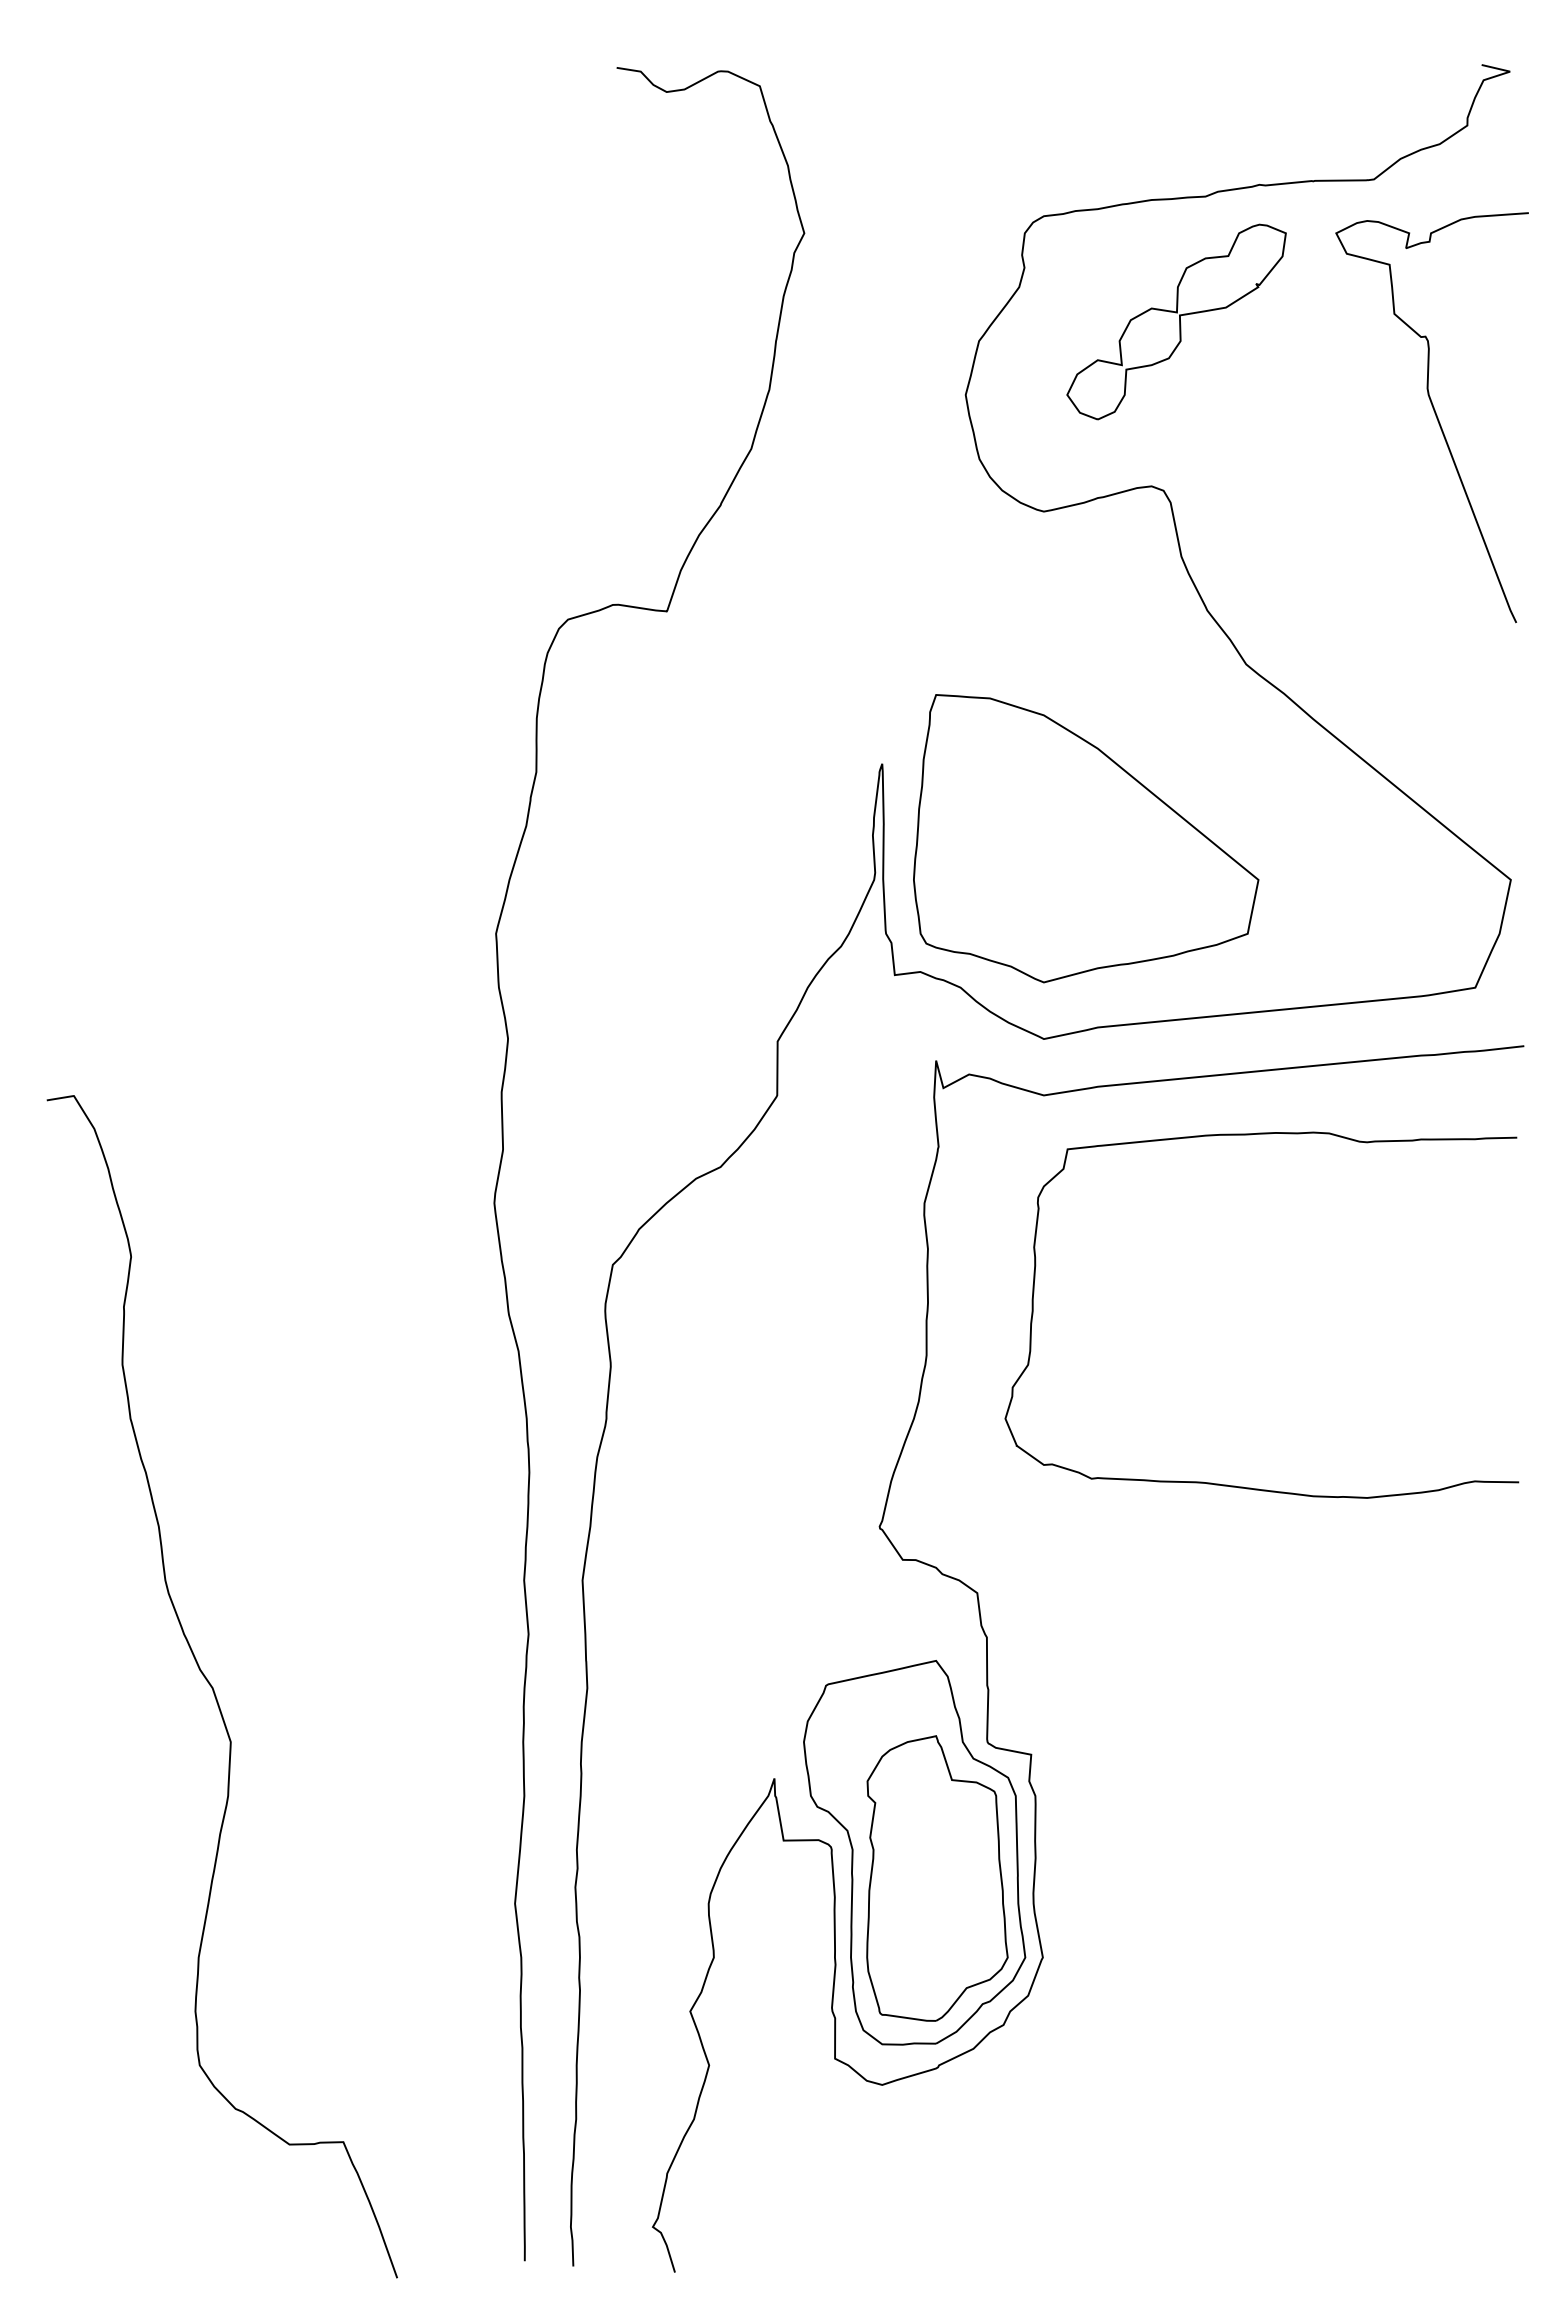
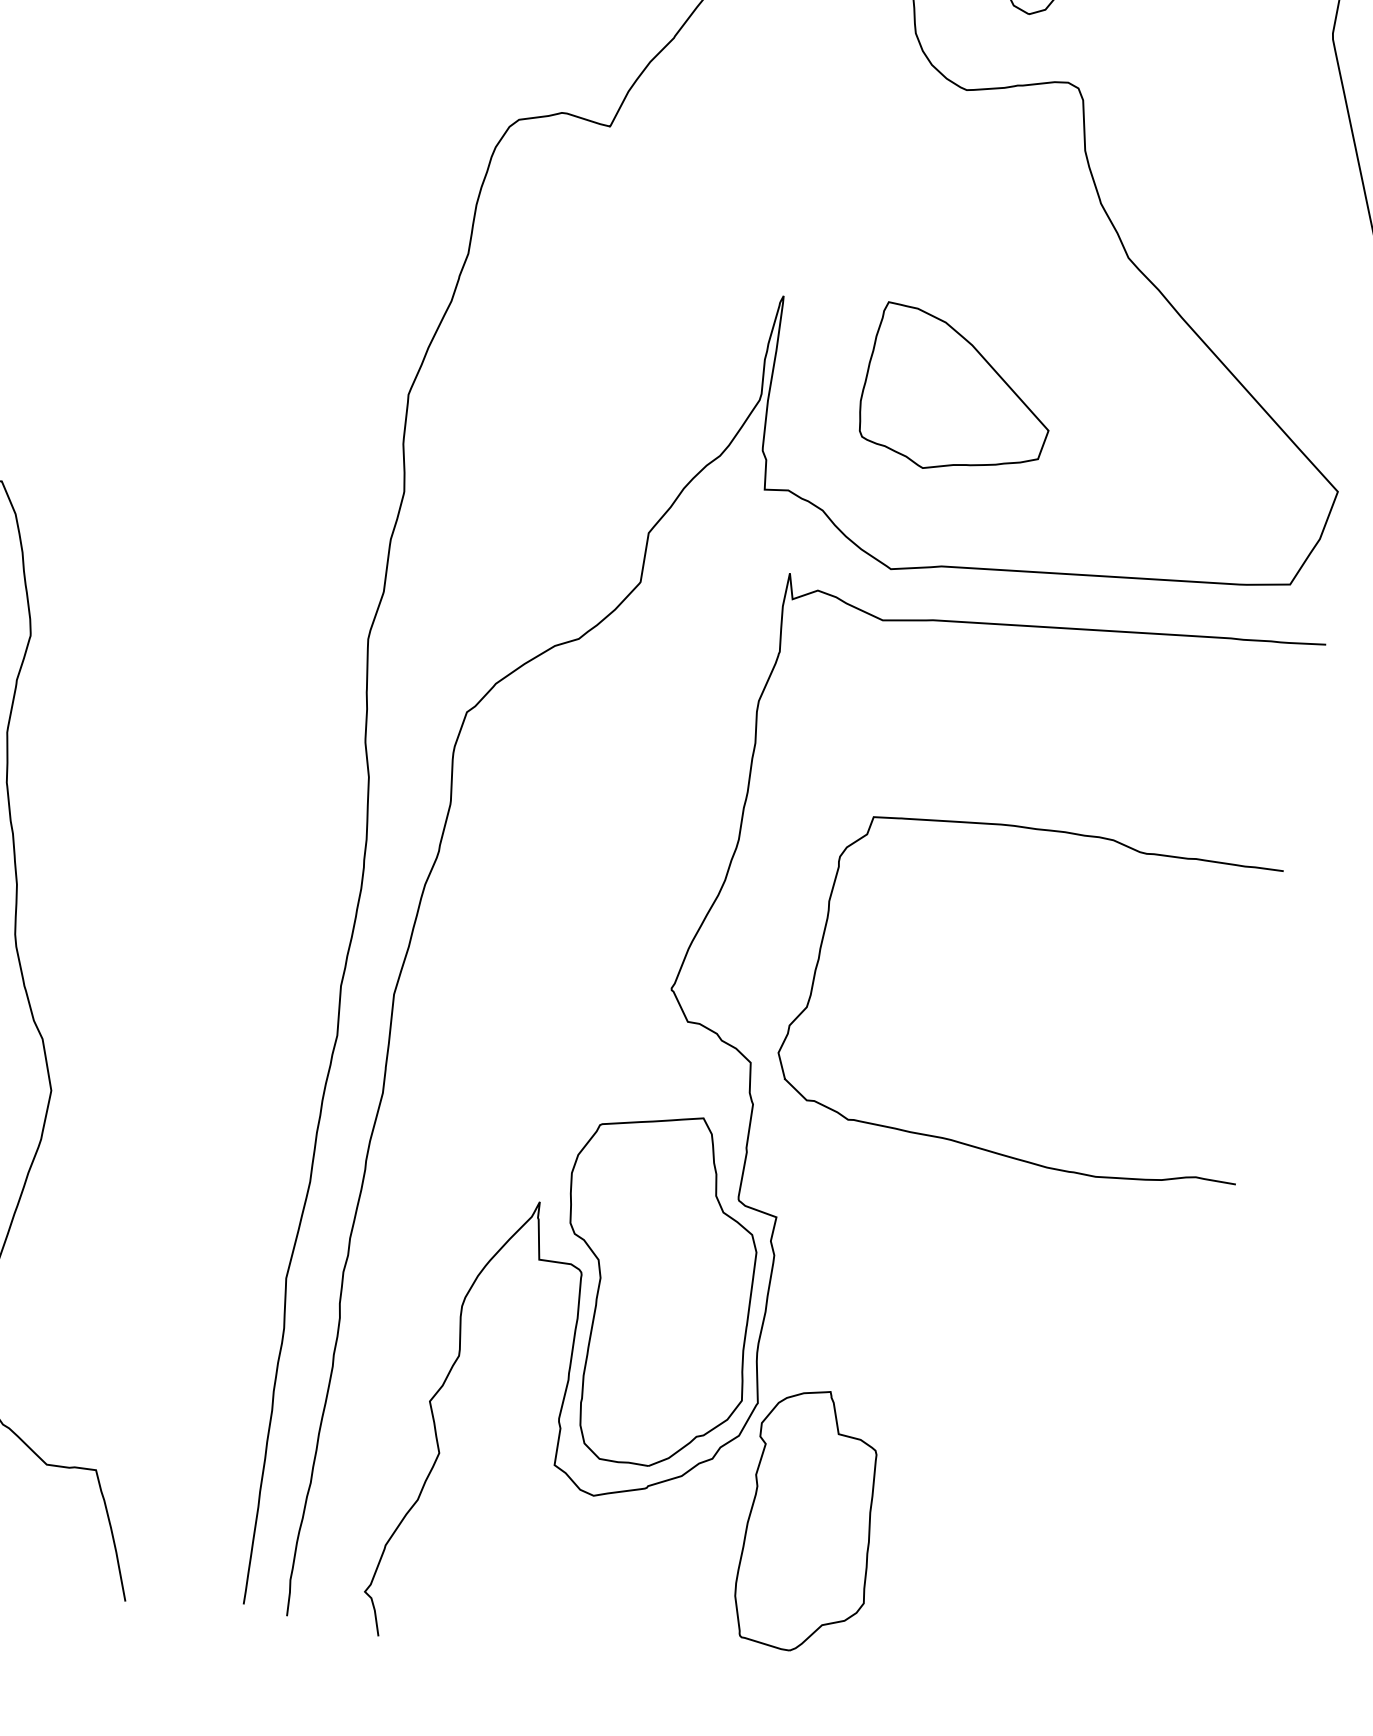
part: (1086, 838) -> (958, 393), size x0.6
curve: (1243, 1486) -> (984, 1148), moved
part: (937, 1878) -> (811, 1521), moved

